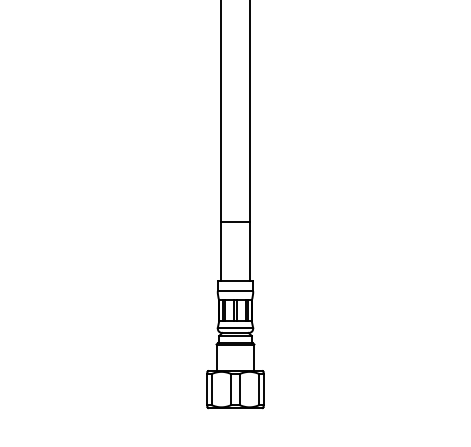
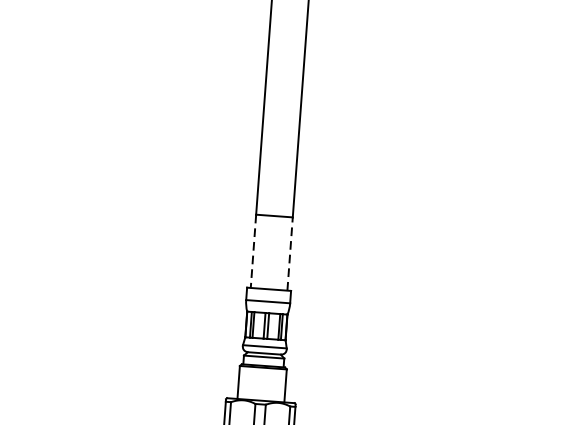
line: (220, 251) -> (253, 251), solid -> dashed
line: (250, 251) -> (290, 253), solid -> dashed

